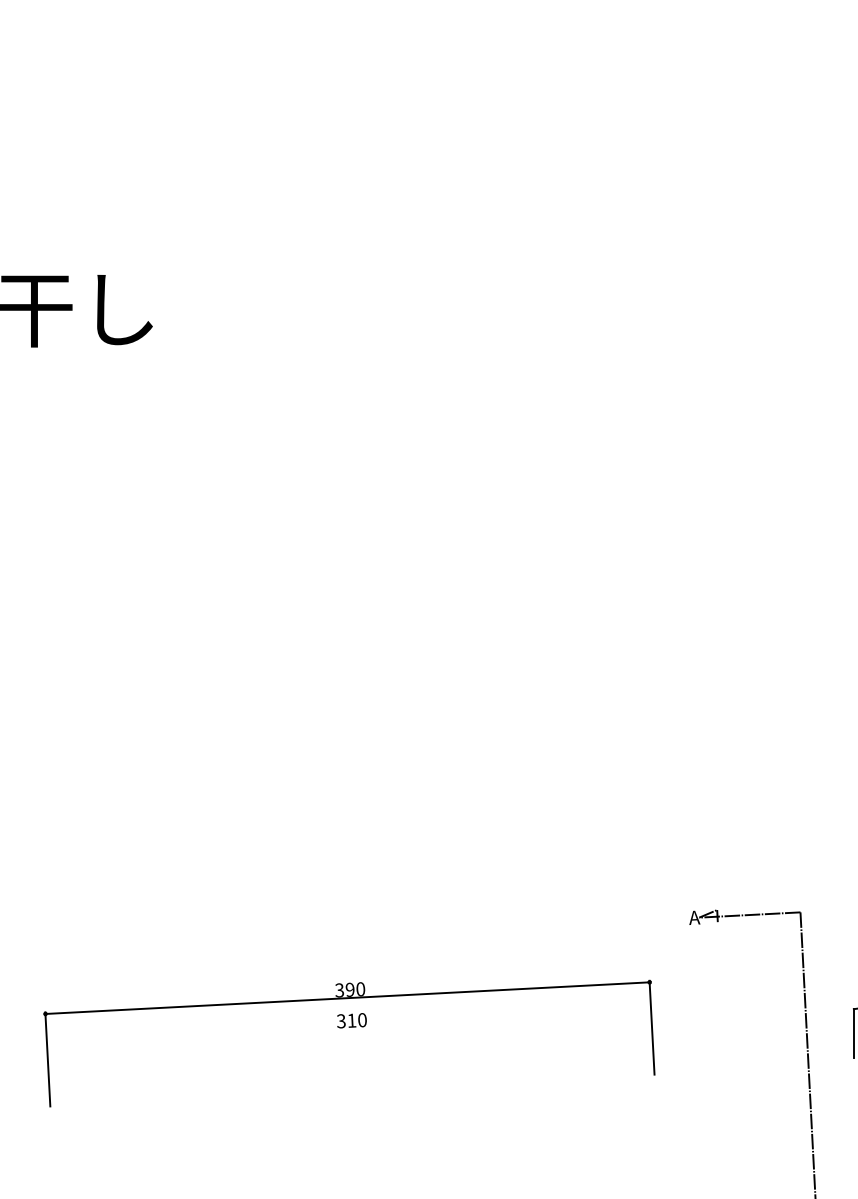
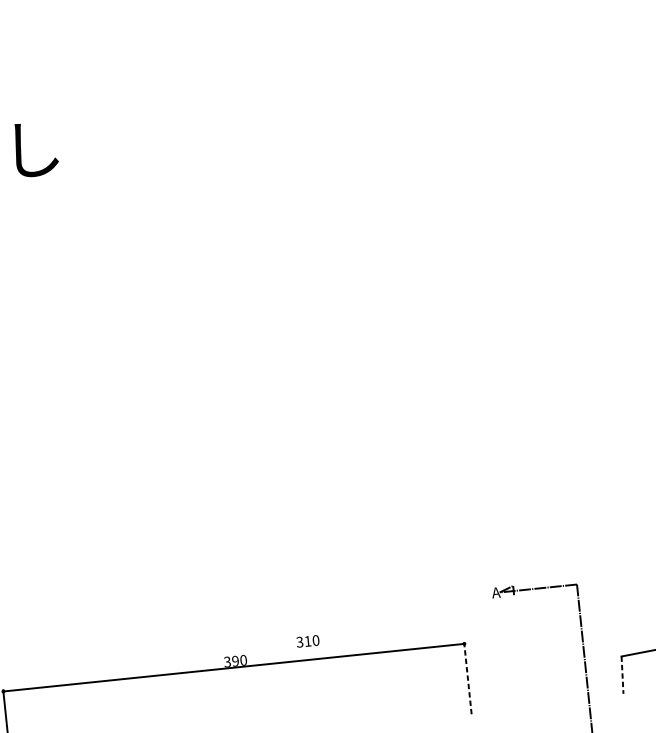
text: (351, 1020) -> (307, 641), moved
line: (652, 1027) -> (468, 678), solid -> dashed
line: (853, 1034) -> (622, 675), solid -> dashed

